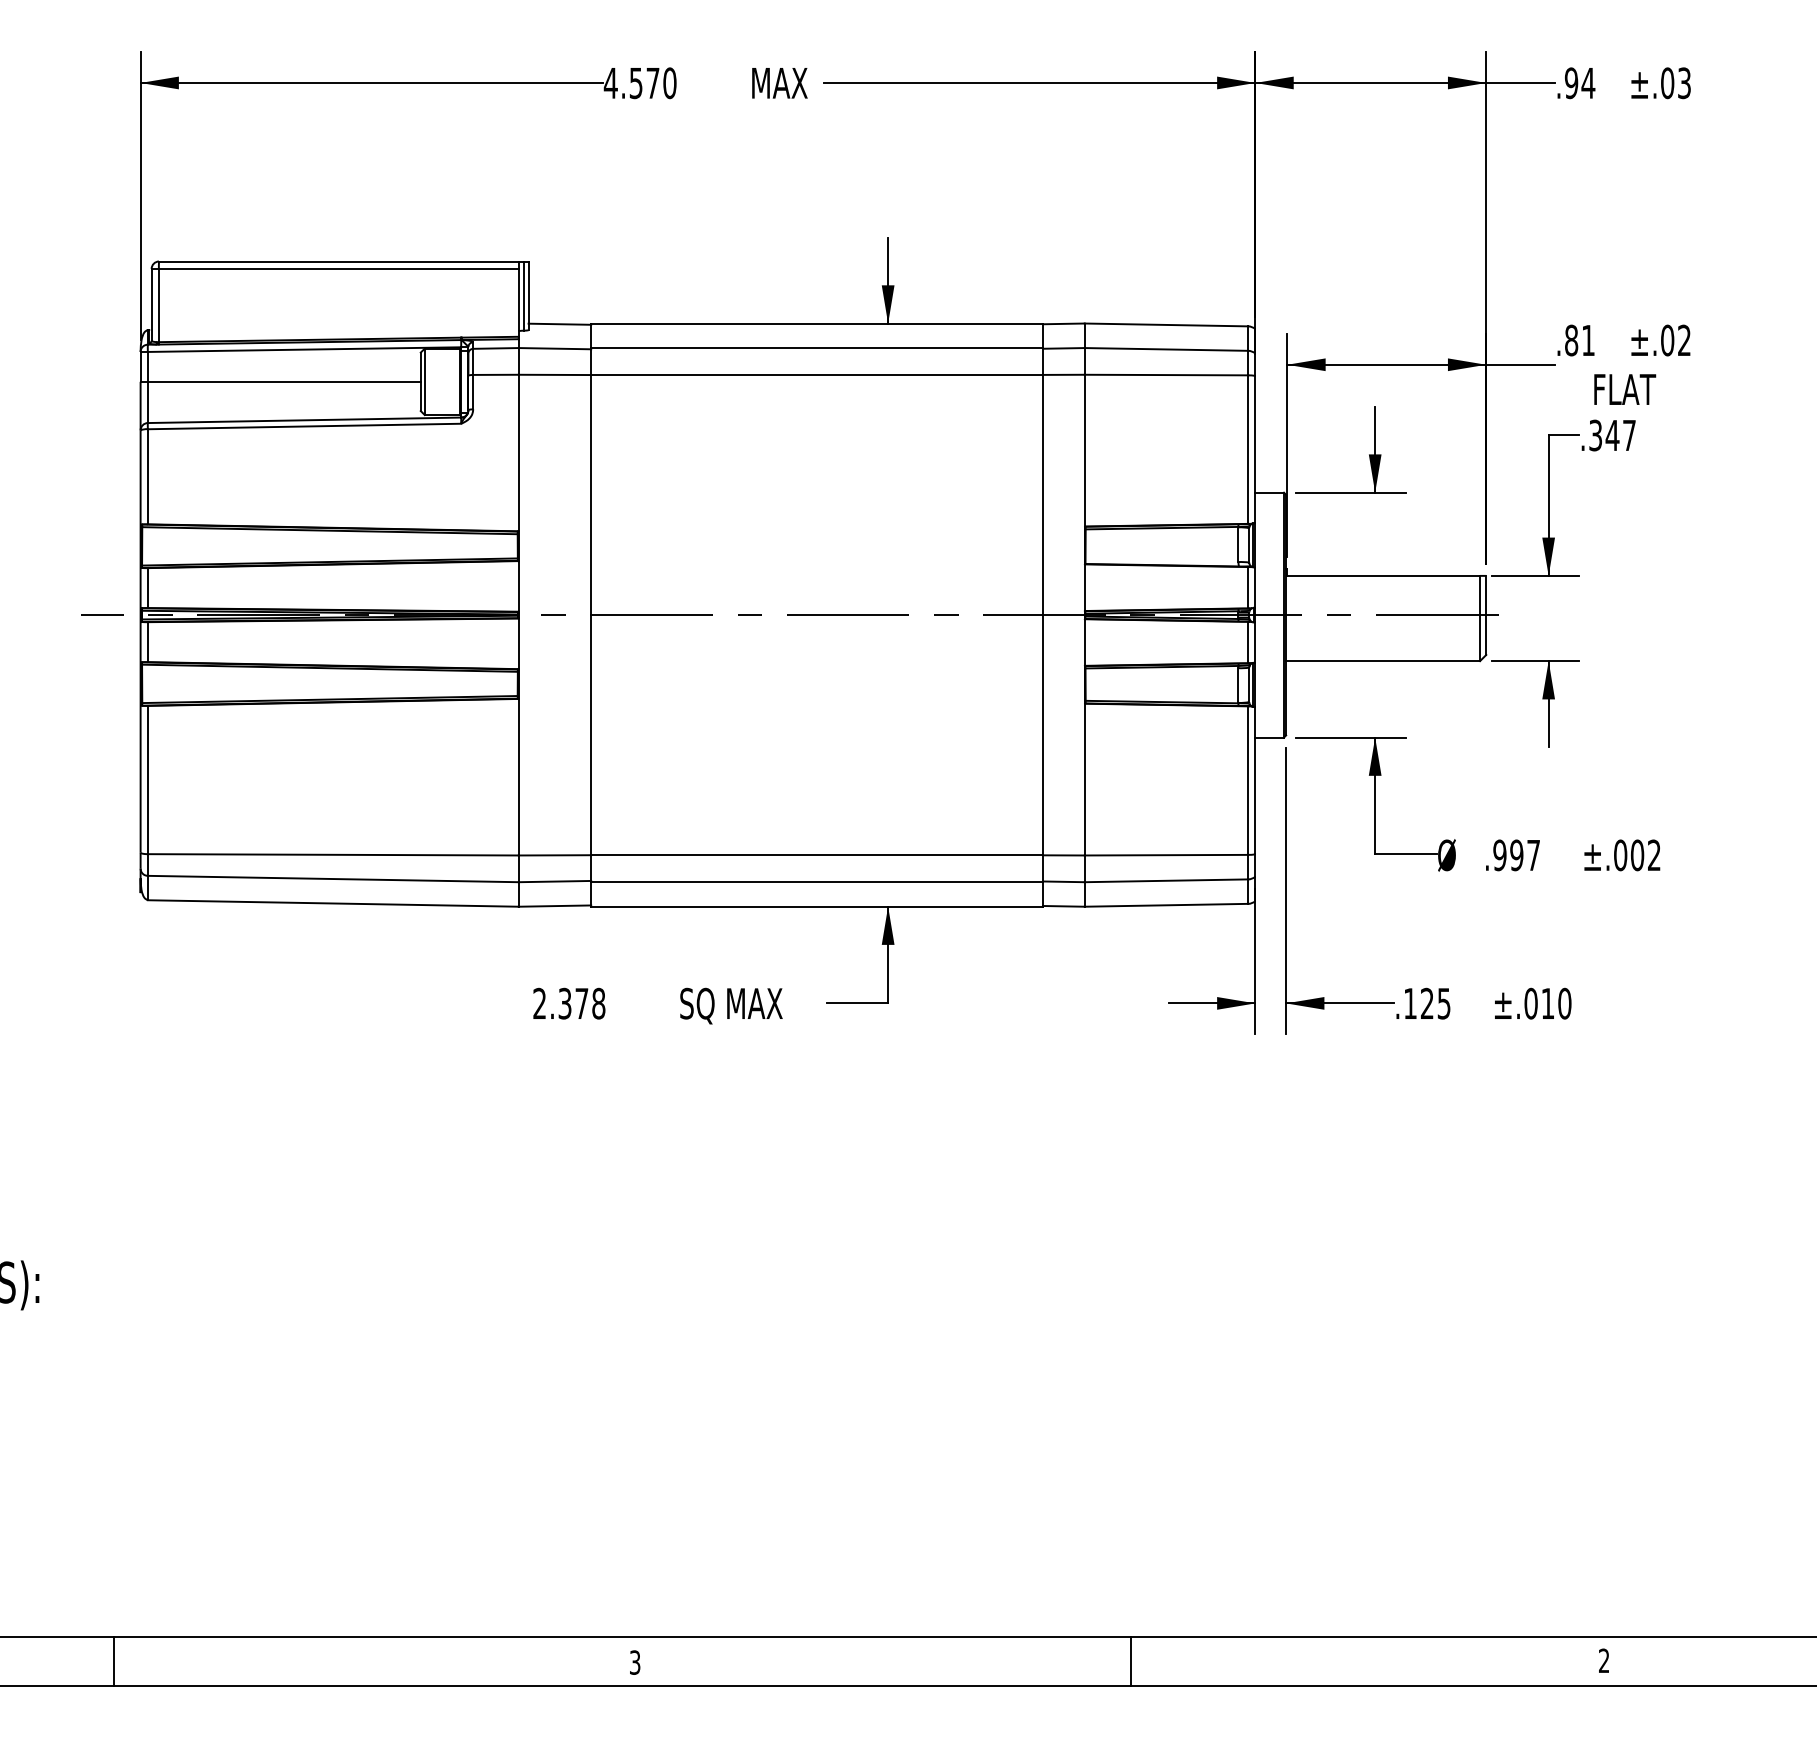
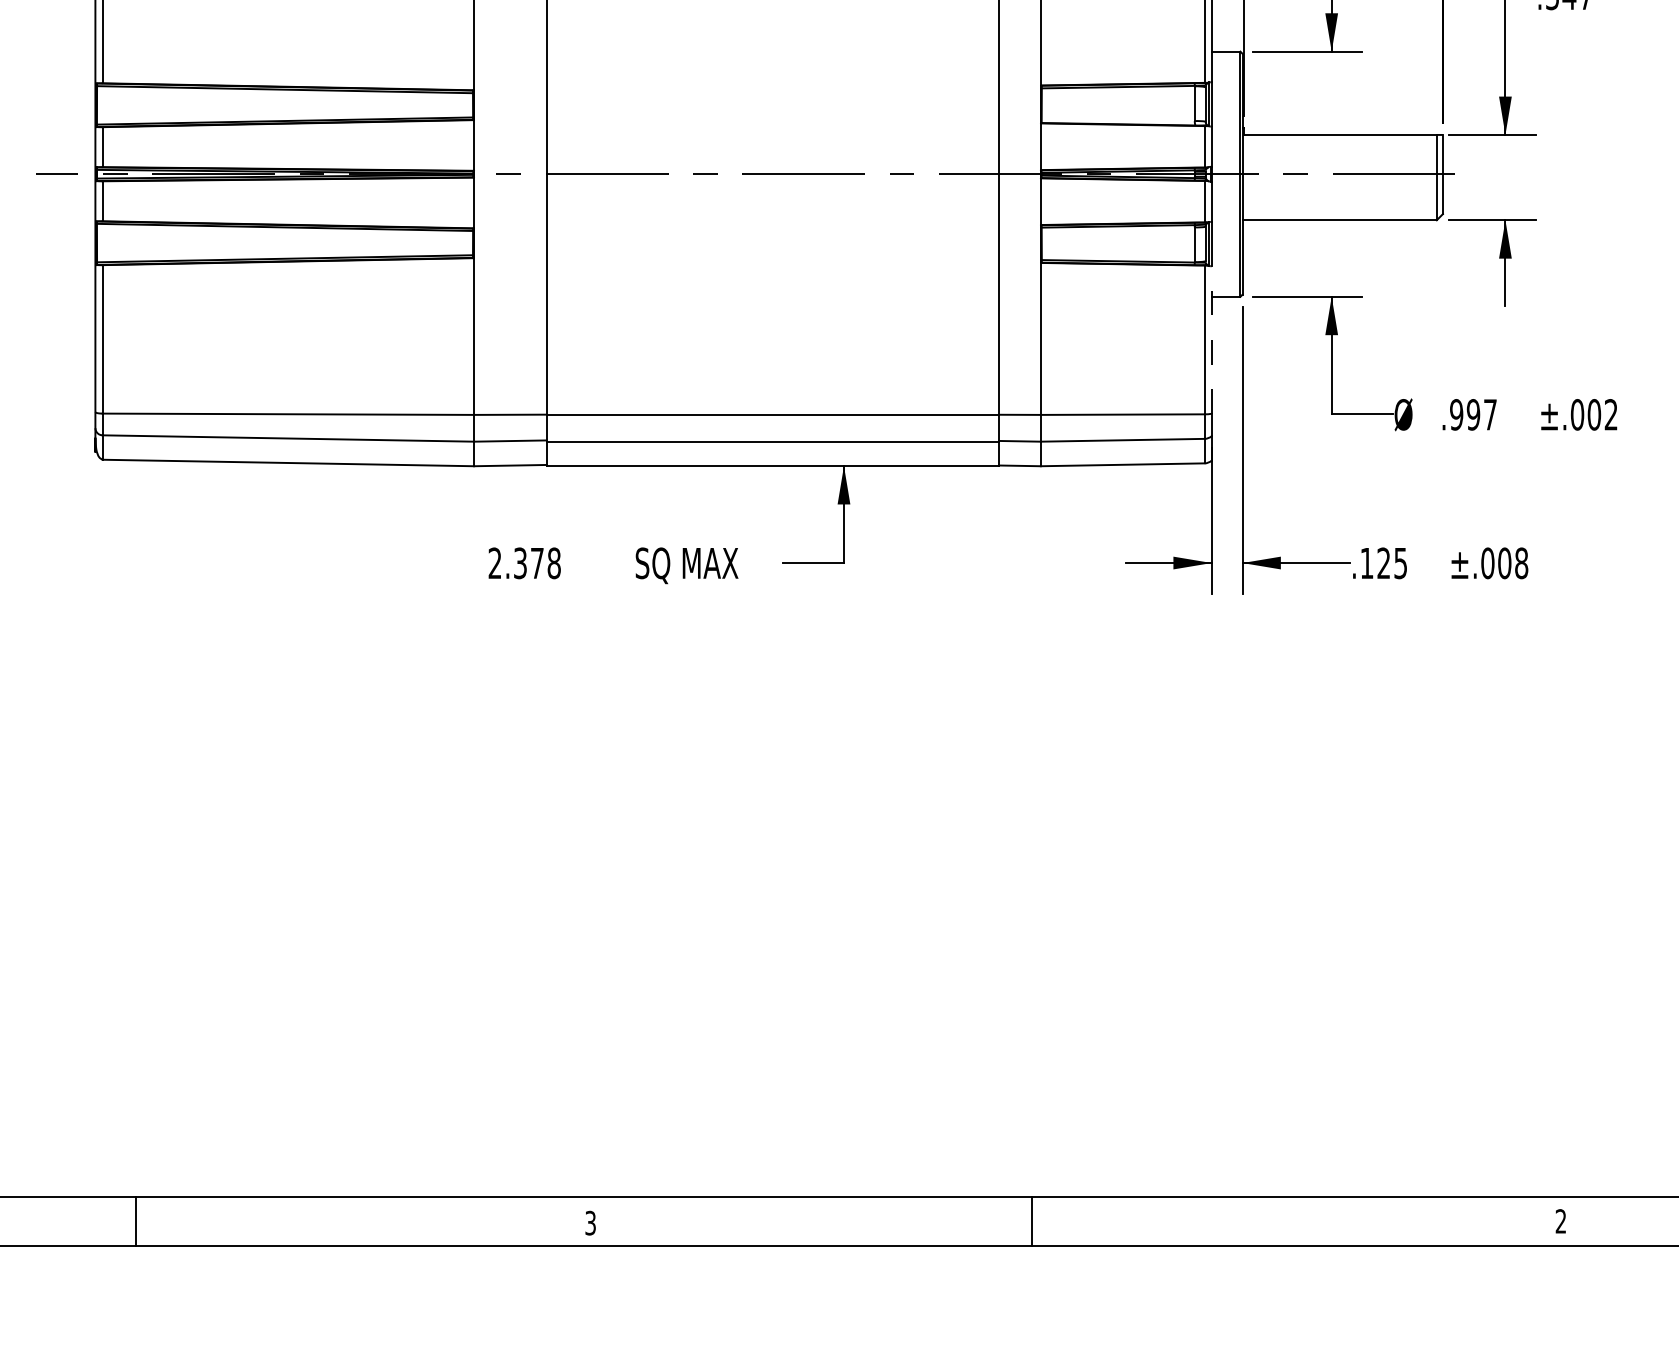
line: (1255, 780) -> (1211, 339), solid -> dashed
text: (1556, 1003) -> (1513, 563), ±.010 -> ±.008
line: (114, 1660) -> (136, 1221), moved
line: (1131, 1660) -> (1032, 1221), moved

